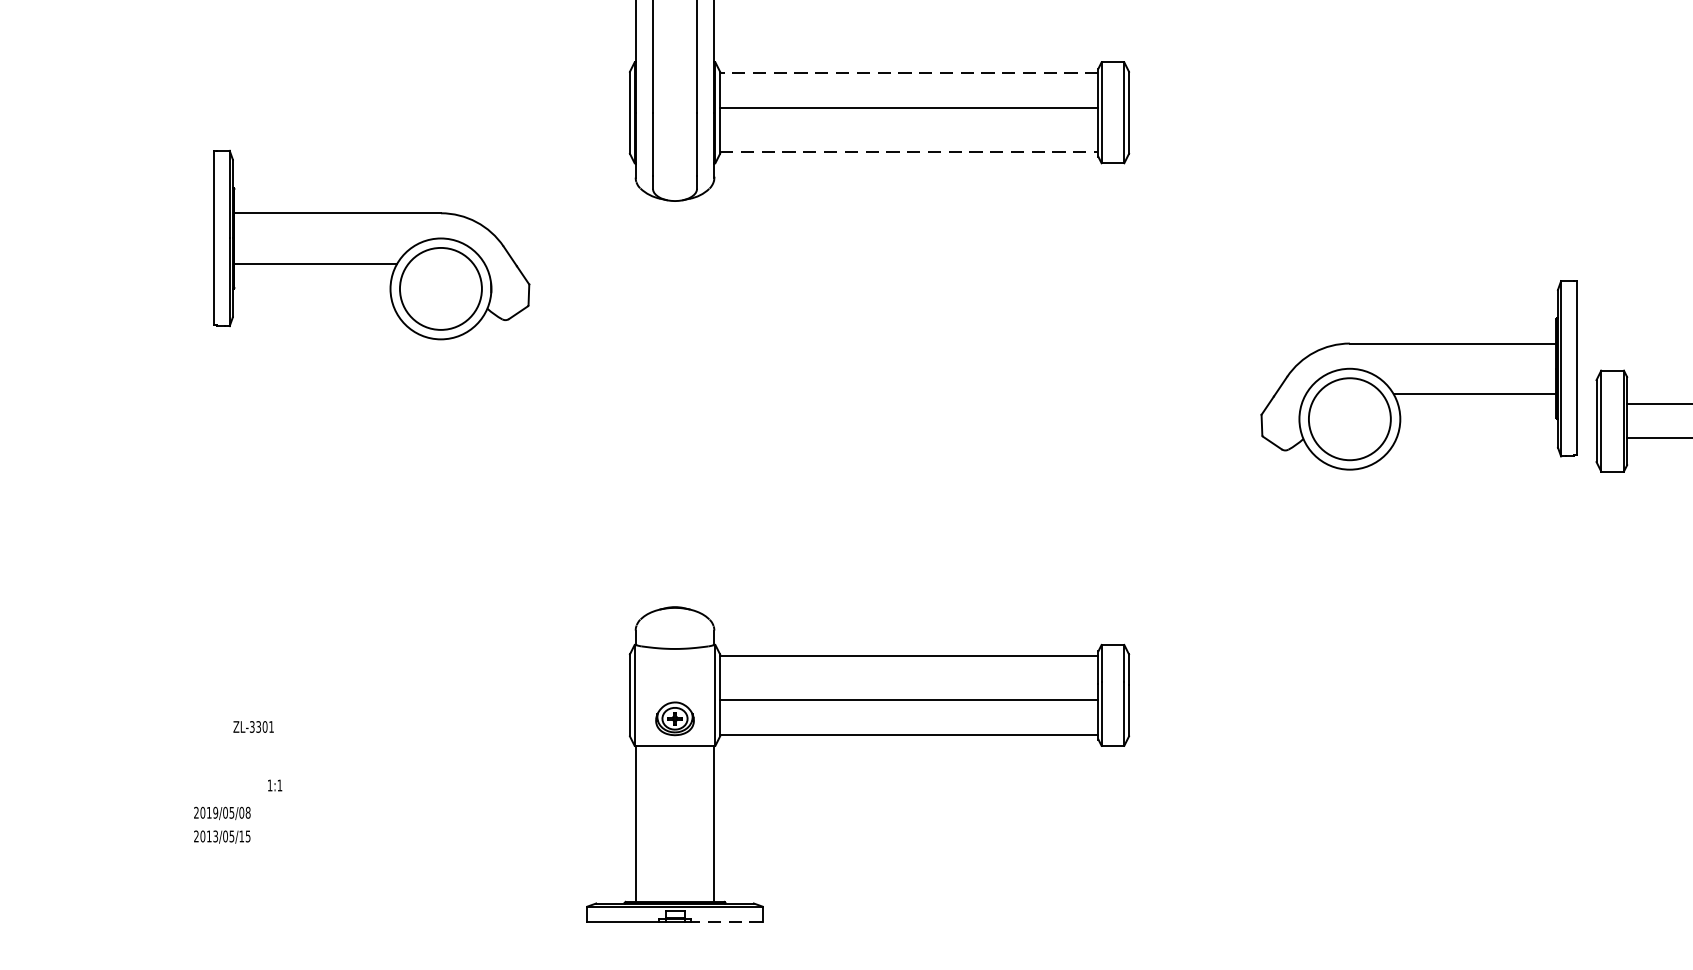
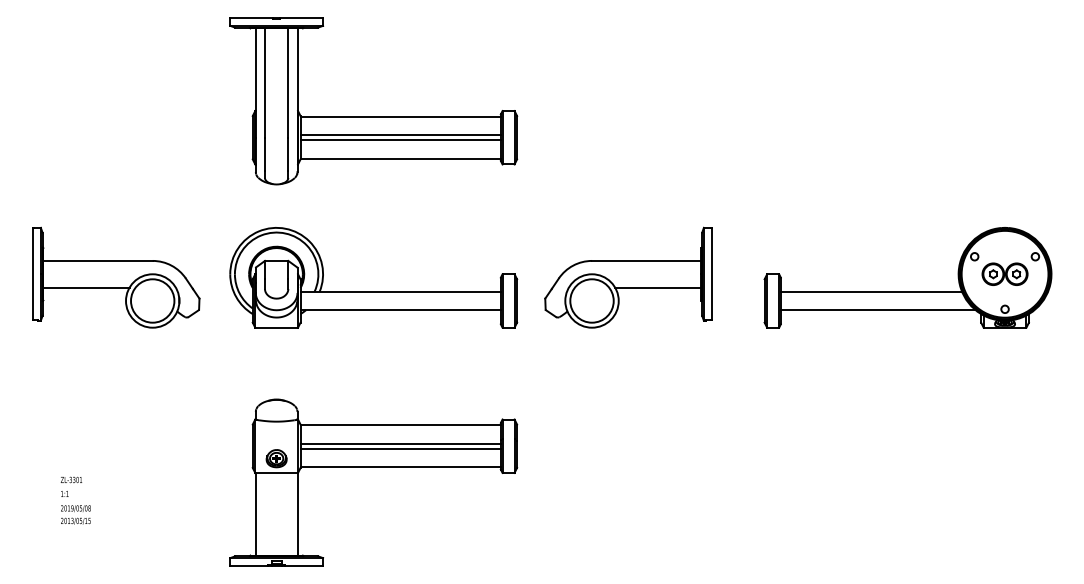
line: (908, 72) -> (400, 116), dashed -> solid
line: (908, 118) -> (400, 140), added
line: (910, 152) -> (401, 158), dashed -> solid
part: (372, 244) -> (116, 277), moved
part: (1418, 374) -> (628, 277), moved
part: (857, 403) -> (373, 291), added
line: (908, 690) -> (400, 443), added
text: (253, 726) -> (71, 479), moved
text: (221, 824) -> (75, 514), moved
line: (725, 922) -> (303, 566), dashed -> solid

